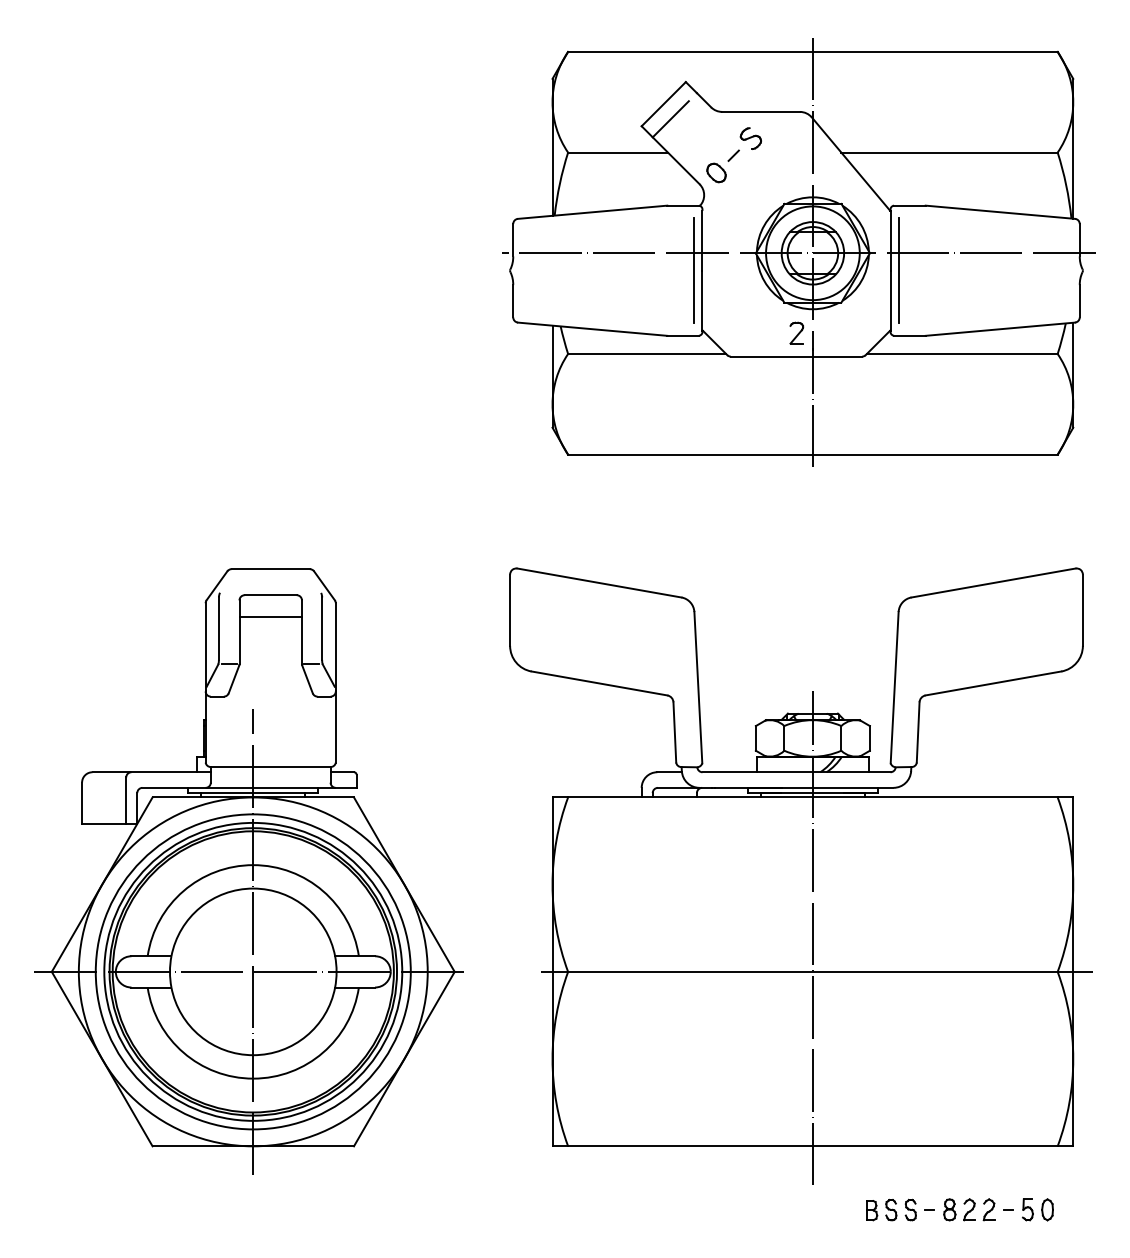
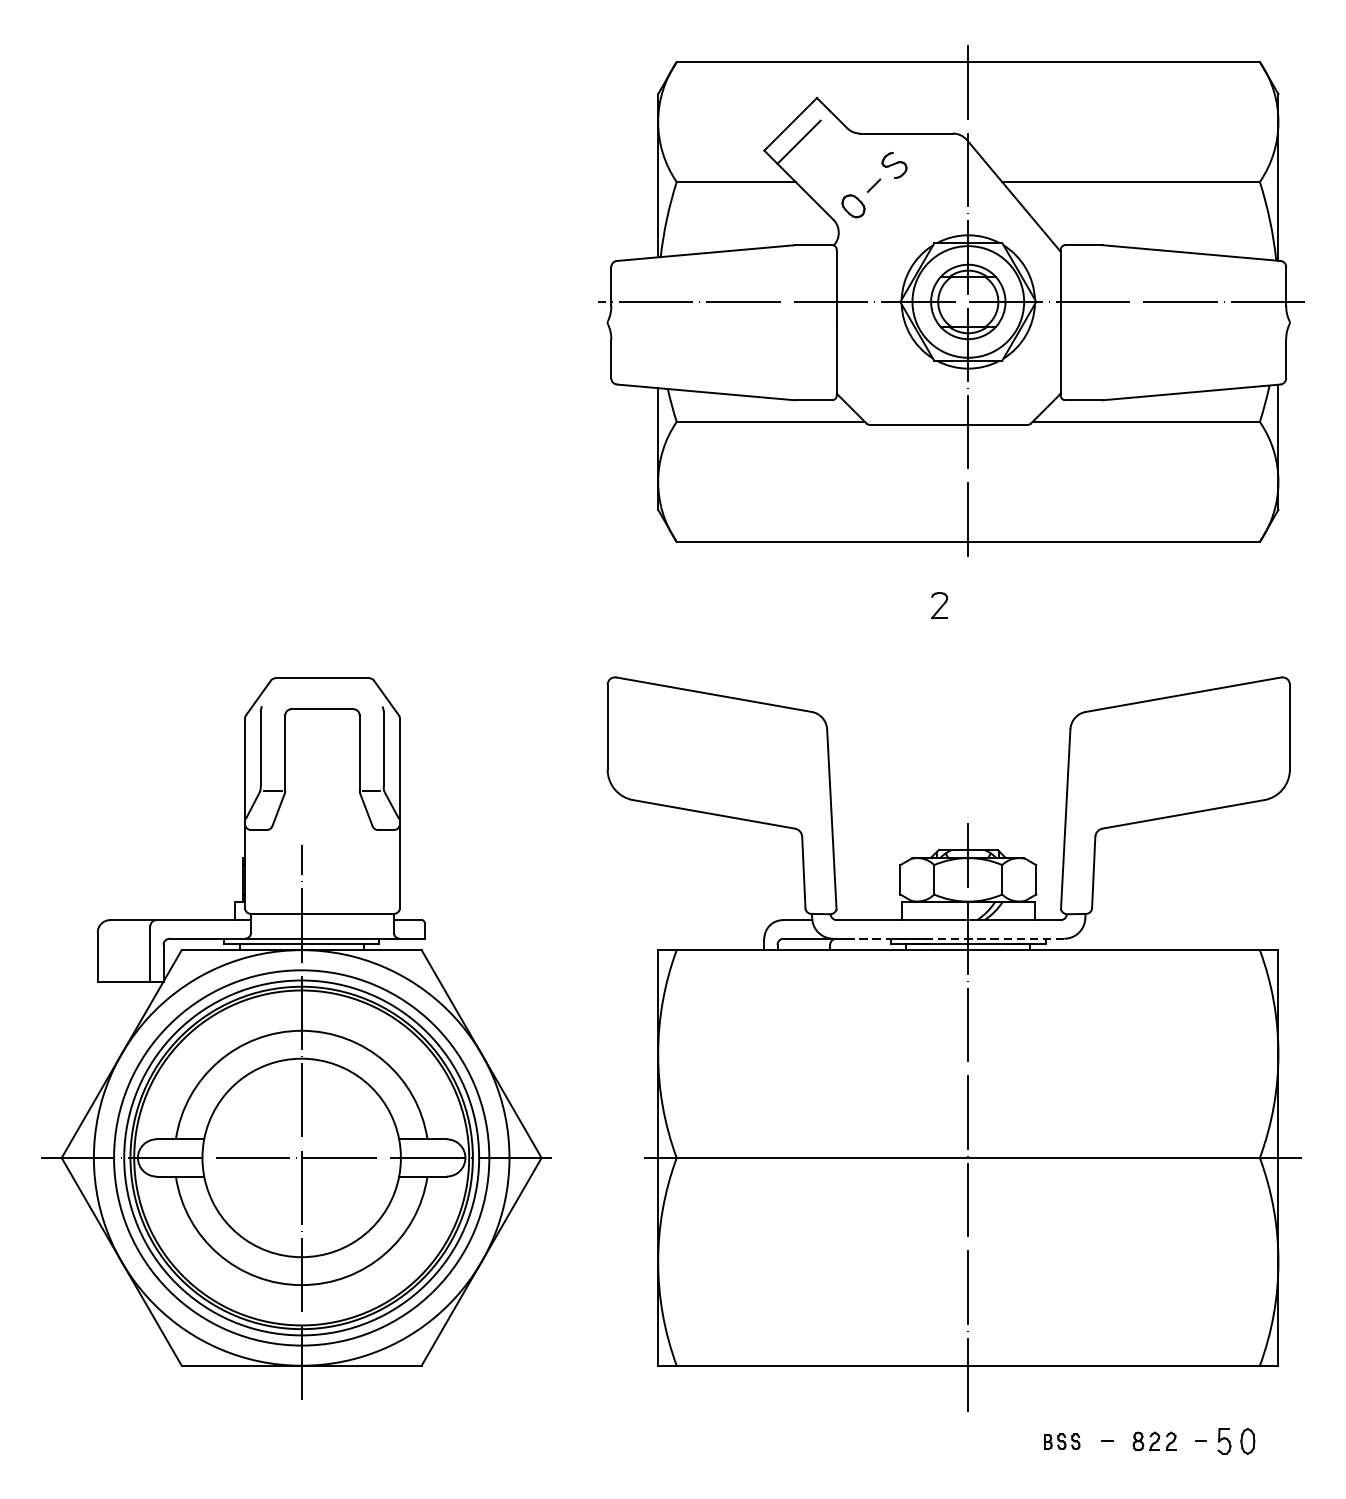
line: (693, 270) -> (826, 322), removed
line: (899, 270) -> (1071, 322), removed
part: (796, 332) -> (939, 604), moved
line: (270, 617) -> (322, 735), removed
line: (803, 787) -> (957, 938), solid -> dashed
part: (891, 1209) -> (1061, 1440), size x0.6
part: (969, 1209) -> (1154, 1440), size x0.7

